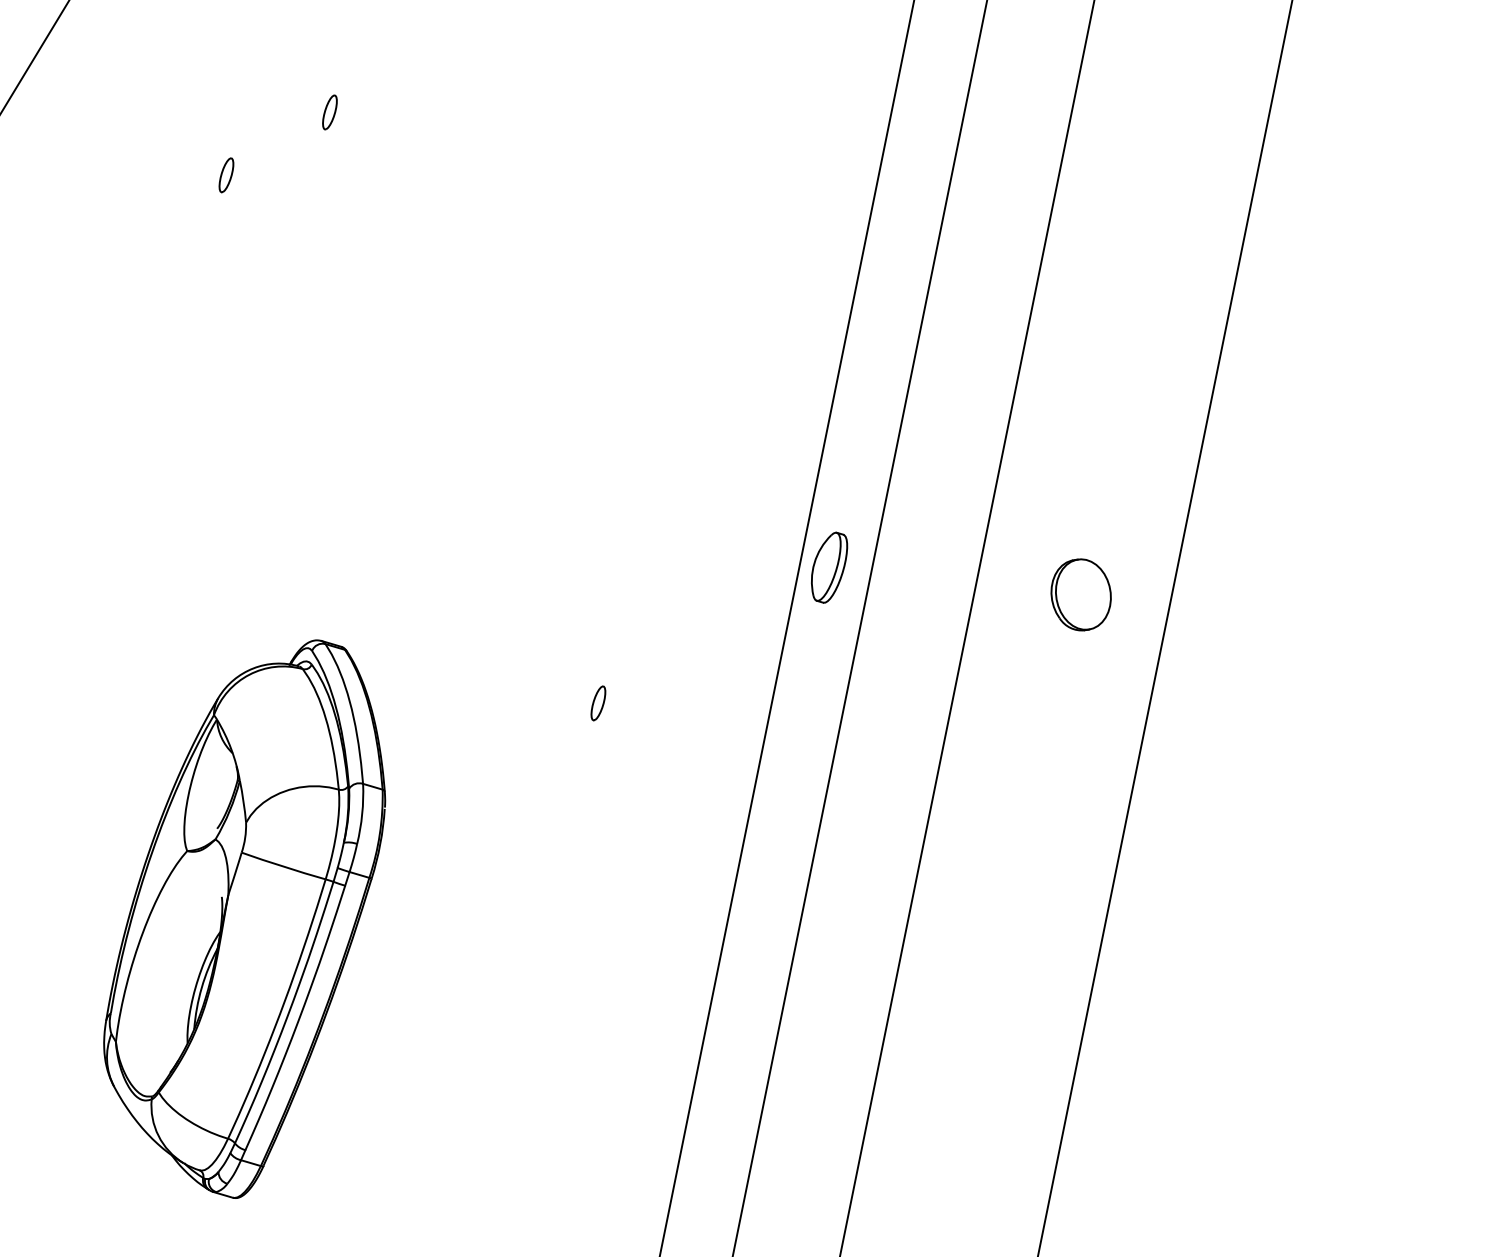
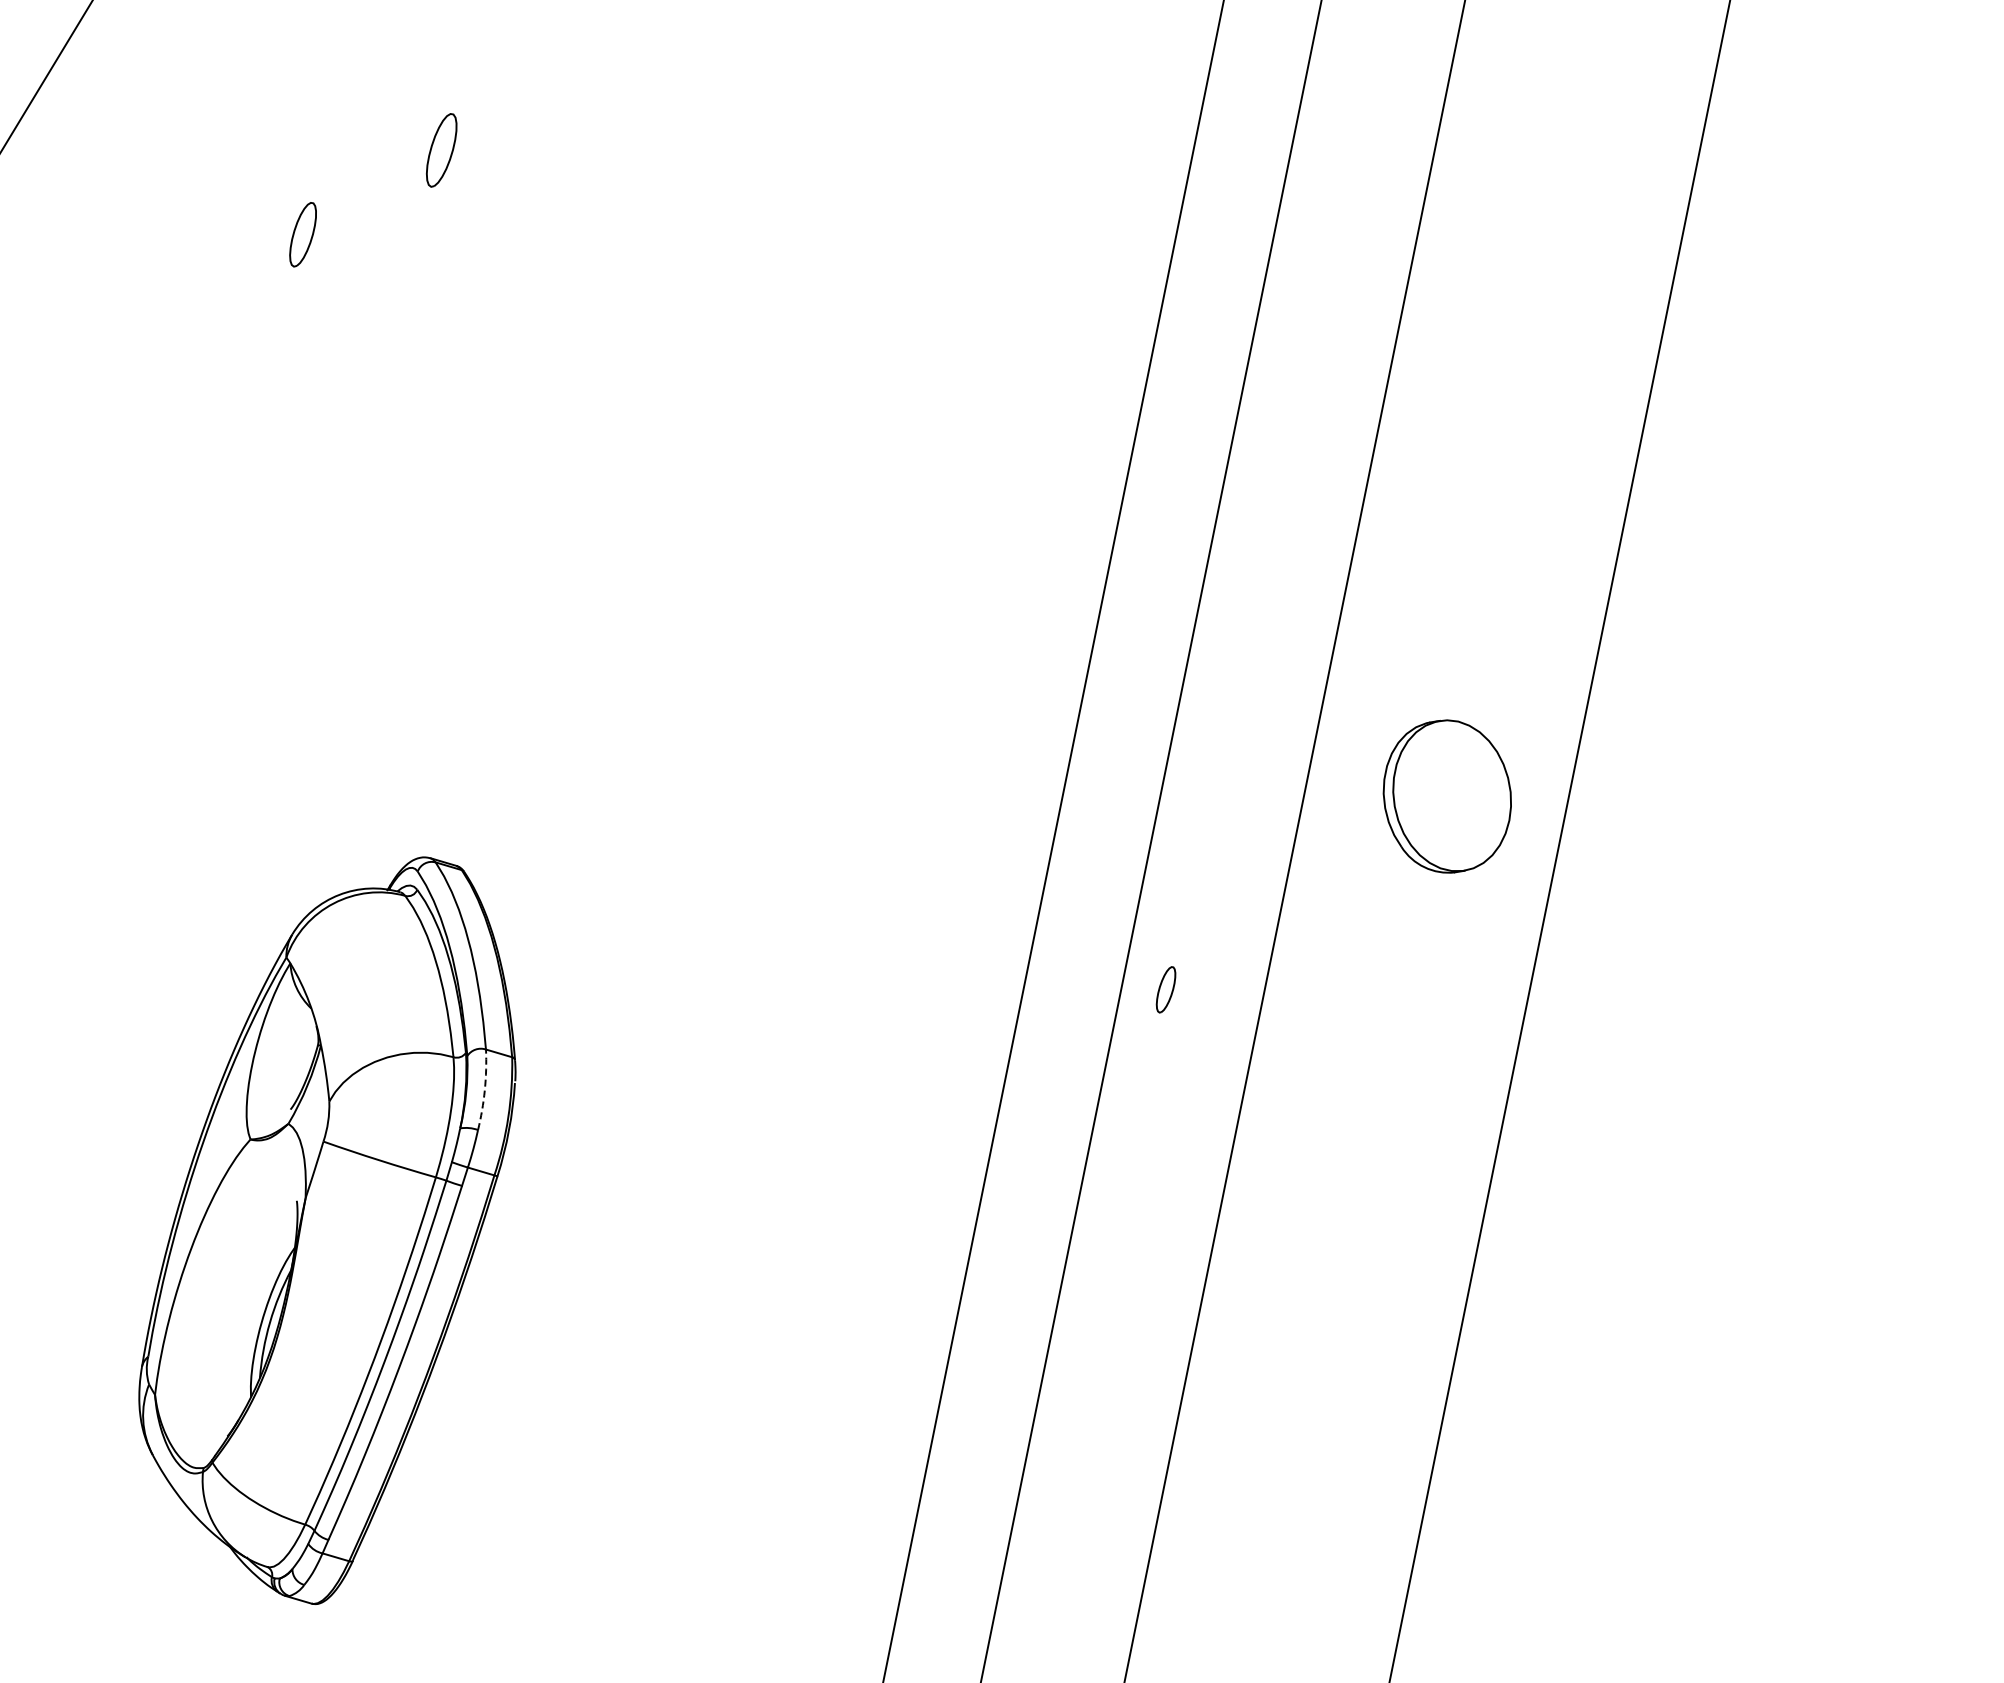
part: (329, 112) -> (441, 150), size x1.6
part: (226, 175) -> (302, 234), size x1.4
part: (828, 567) -> (1109, 759), removed
part: (1081, 594) -> (1447, 796), size x1.6
part: (597, 703) -> (1165, 989), moved
arc: (361, 814) -> (484, 1090), solid -> dashed

